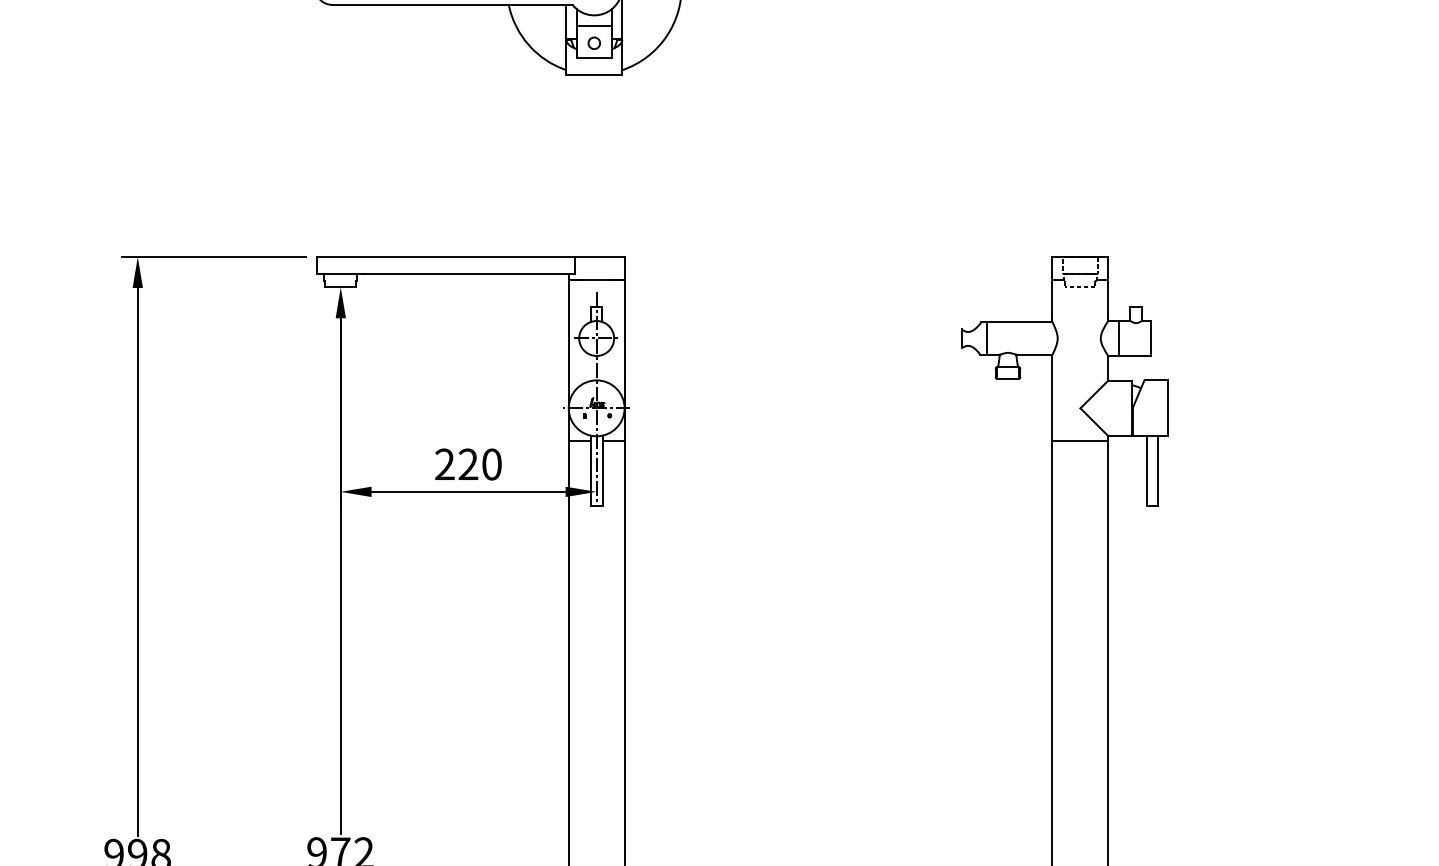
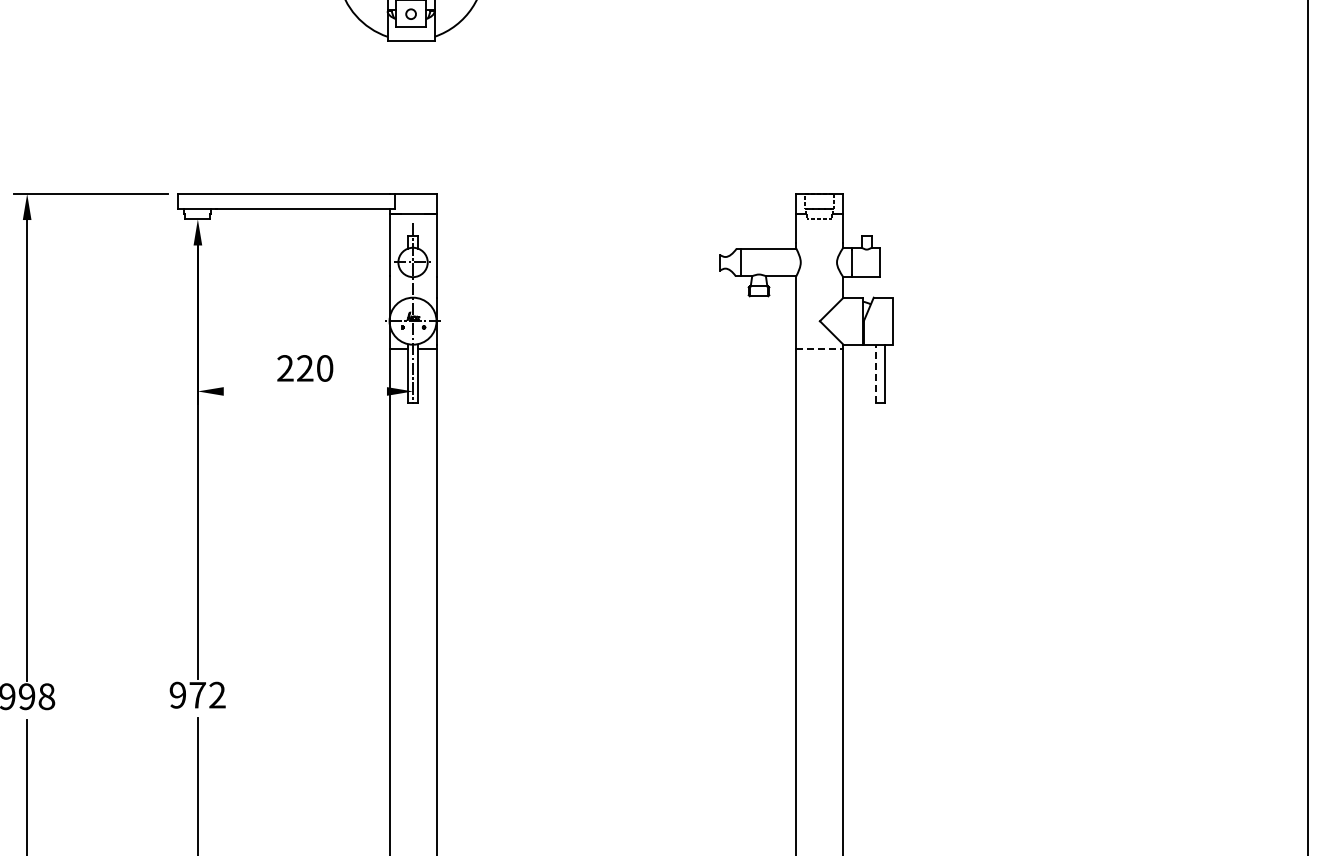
line: (1081, 440) -> (820, 348), solid -> dashed
line: (1146, 470) -> (875, 373), solid -> dashed
line: (467, 491) -> (304, 391), removed

